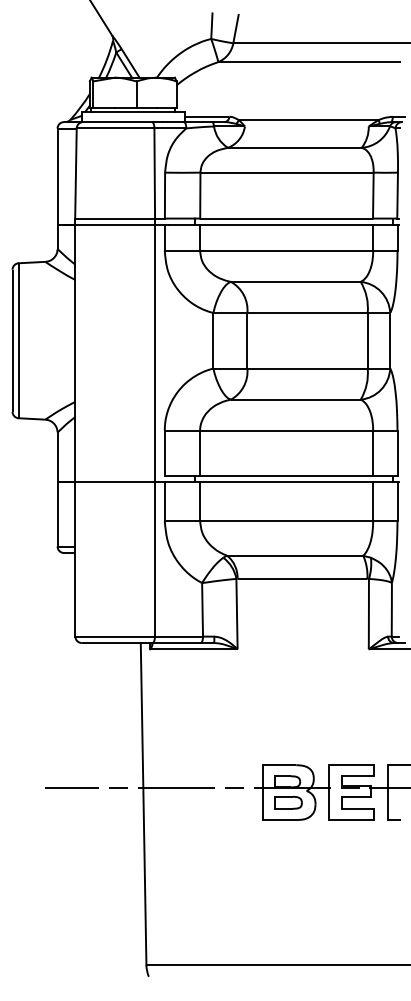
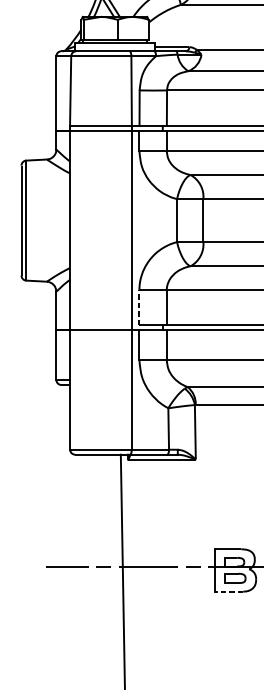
line: (164, 453) -> (139, 307), solid -> dashed
line: (280, 819) -> (229, 591), solid -> dashed

